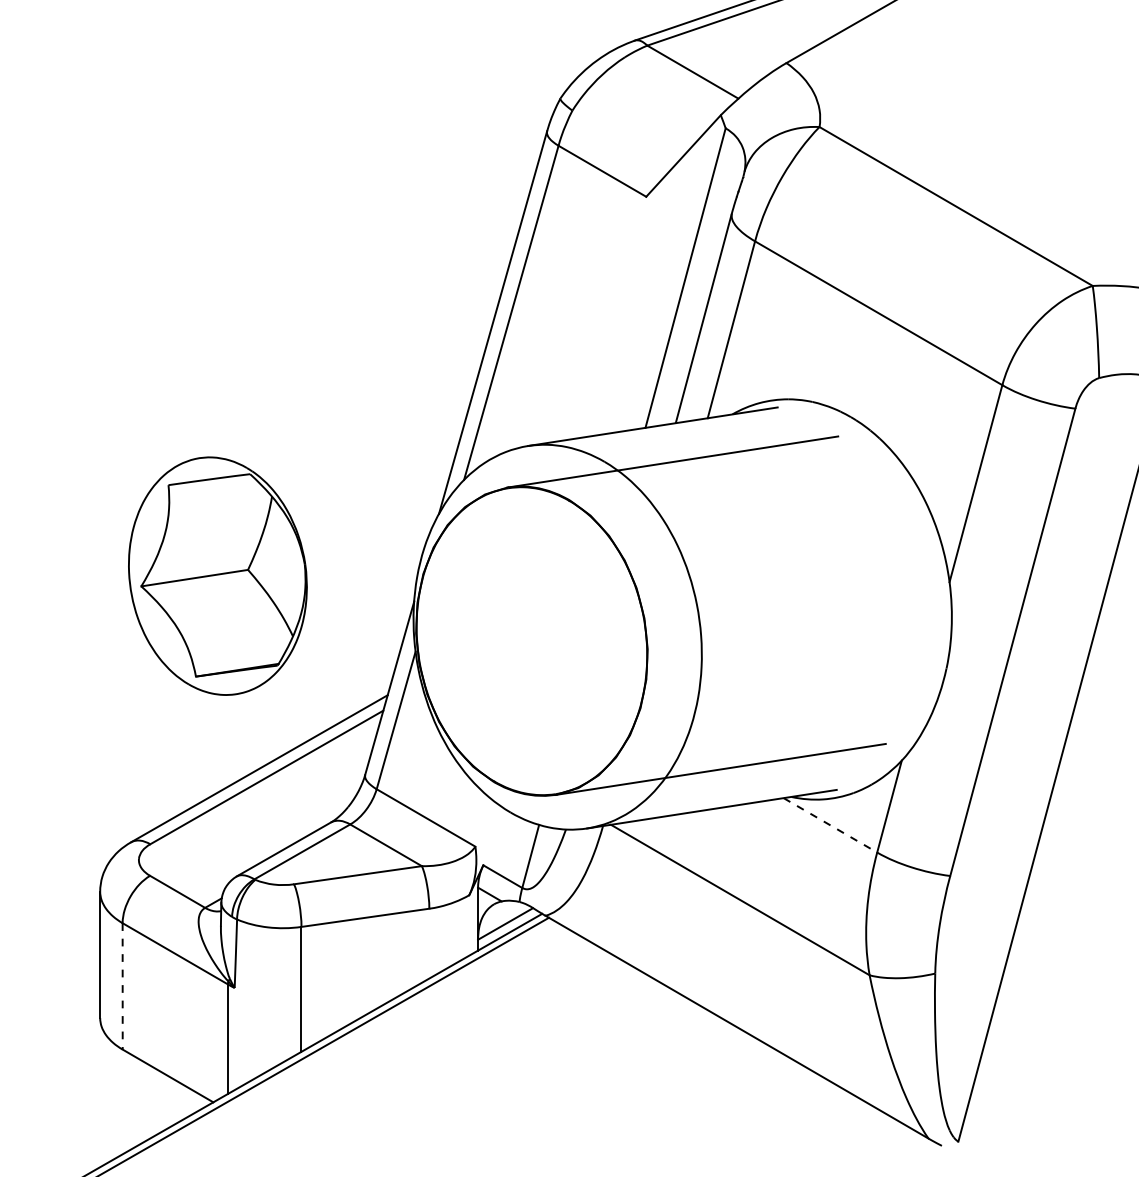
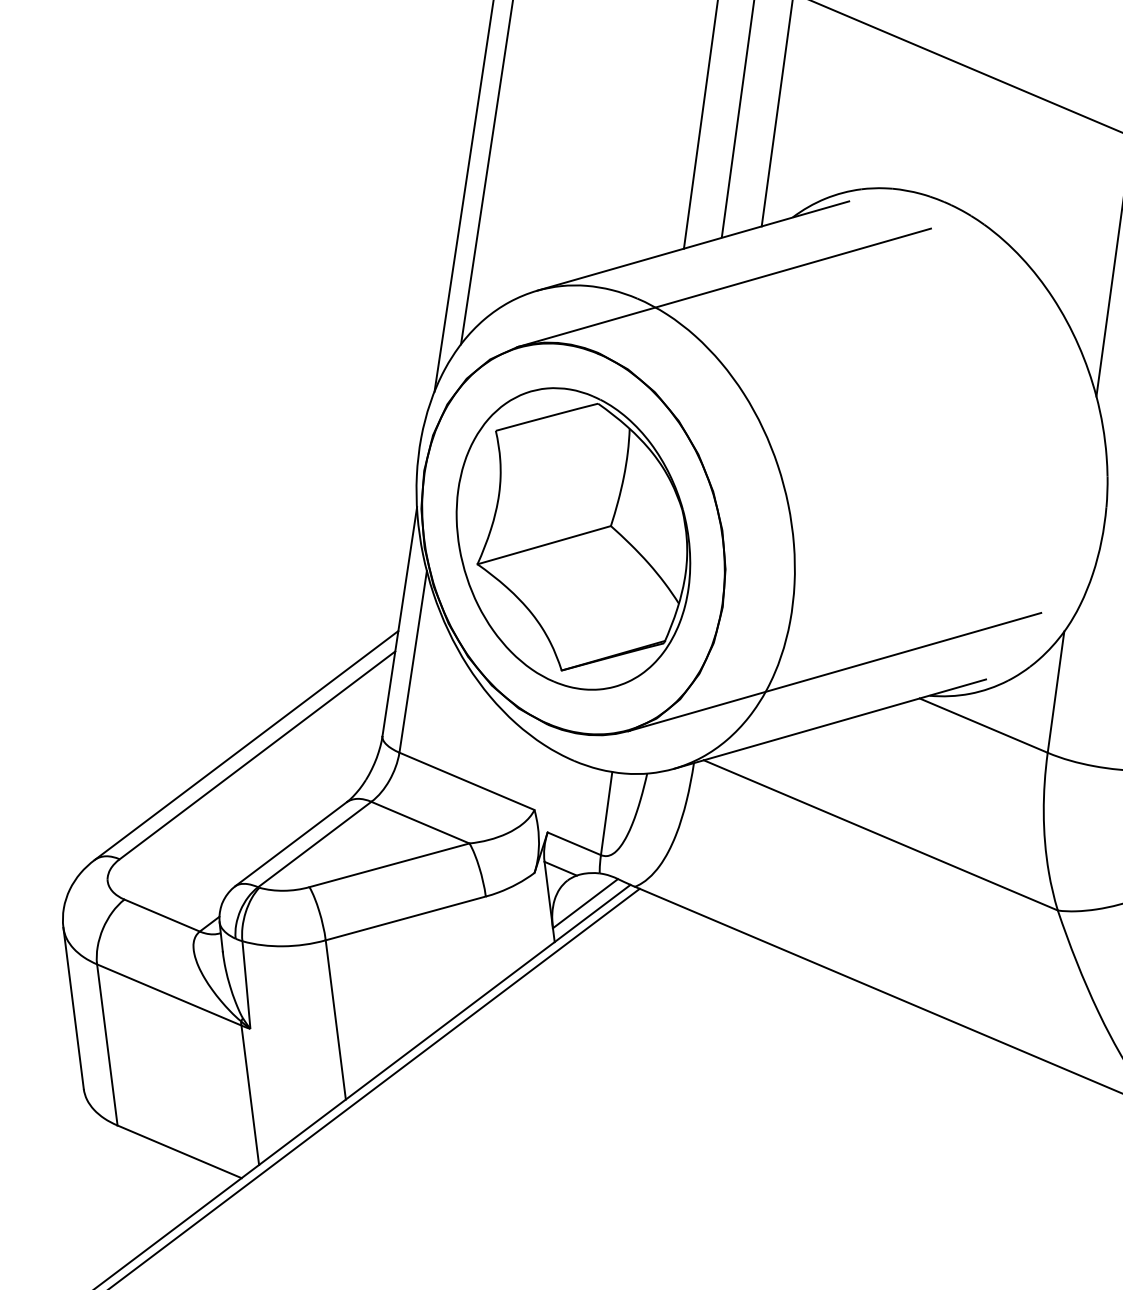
part: (217, 575) -> (572, 538), moved
line: (830, 825) -> (983, 725), dashed -> solid
line: (122, 986) -> (107, 1045), dashed -> solid

